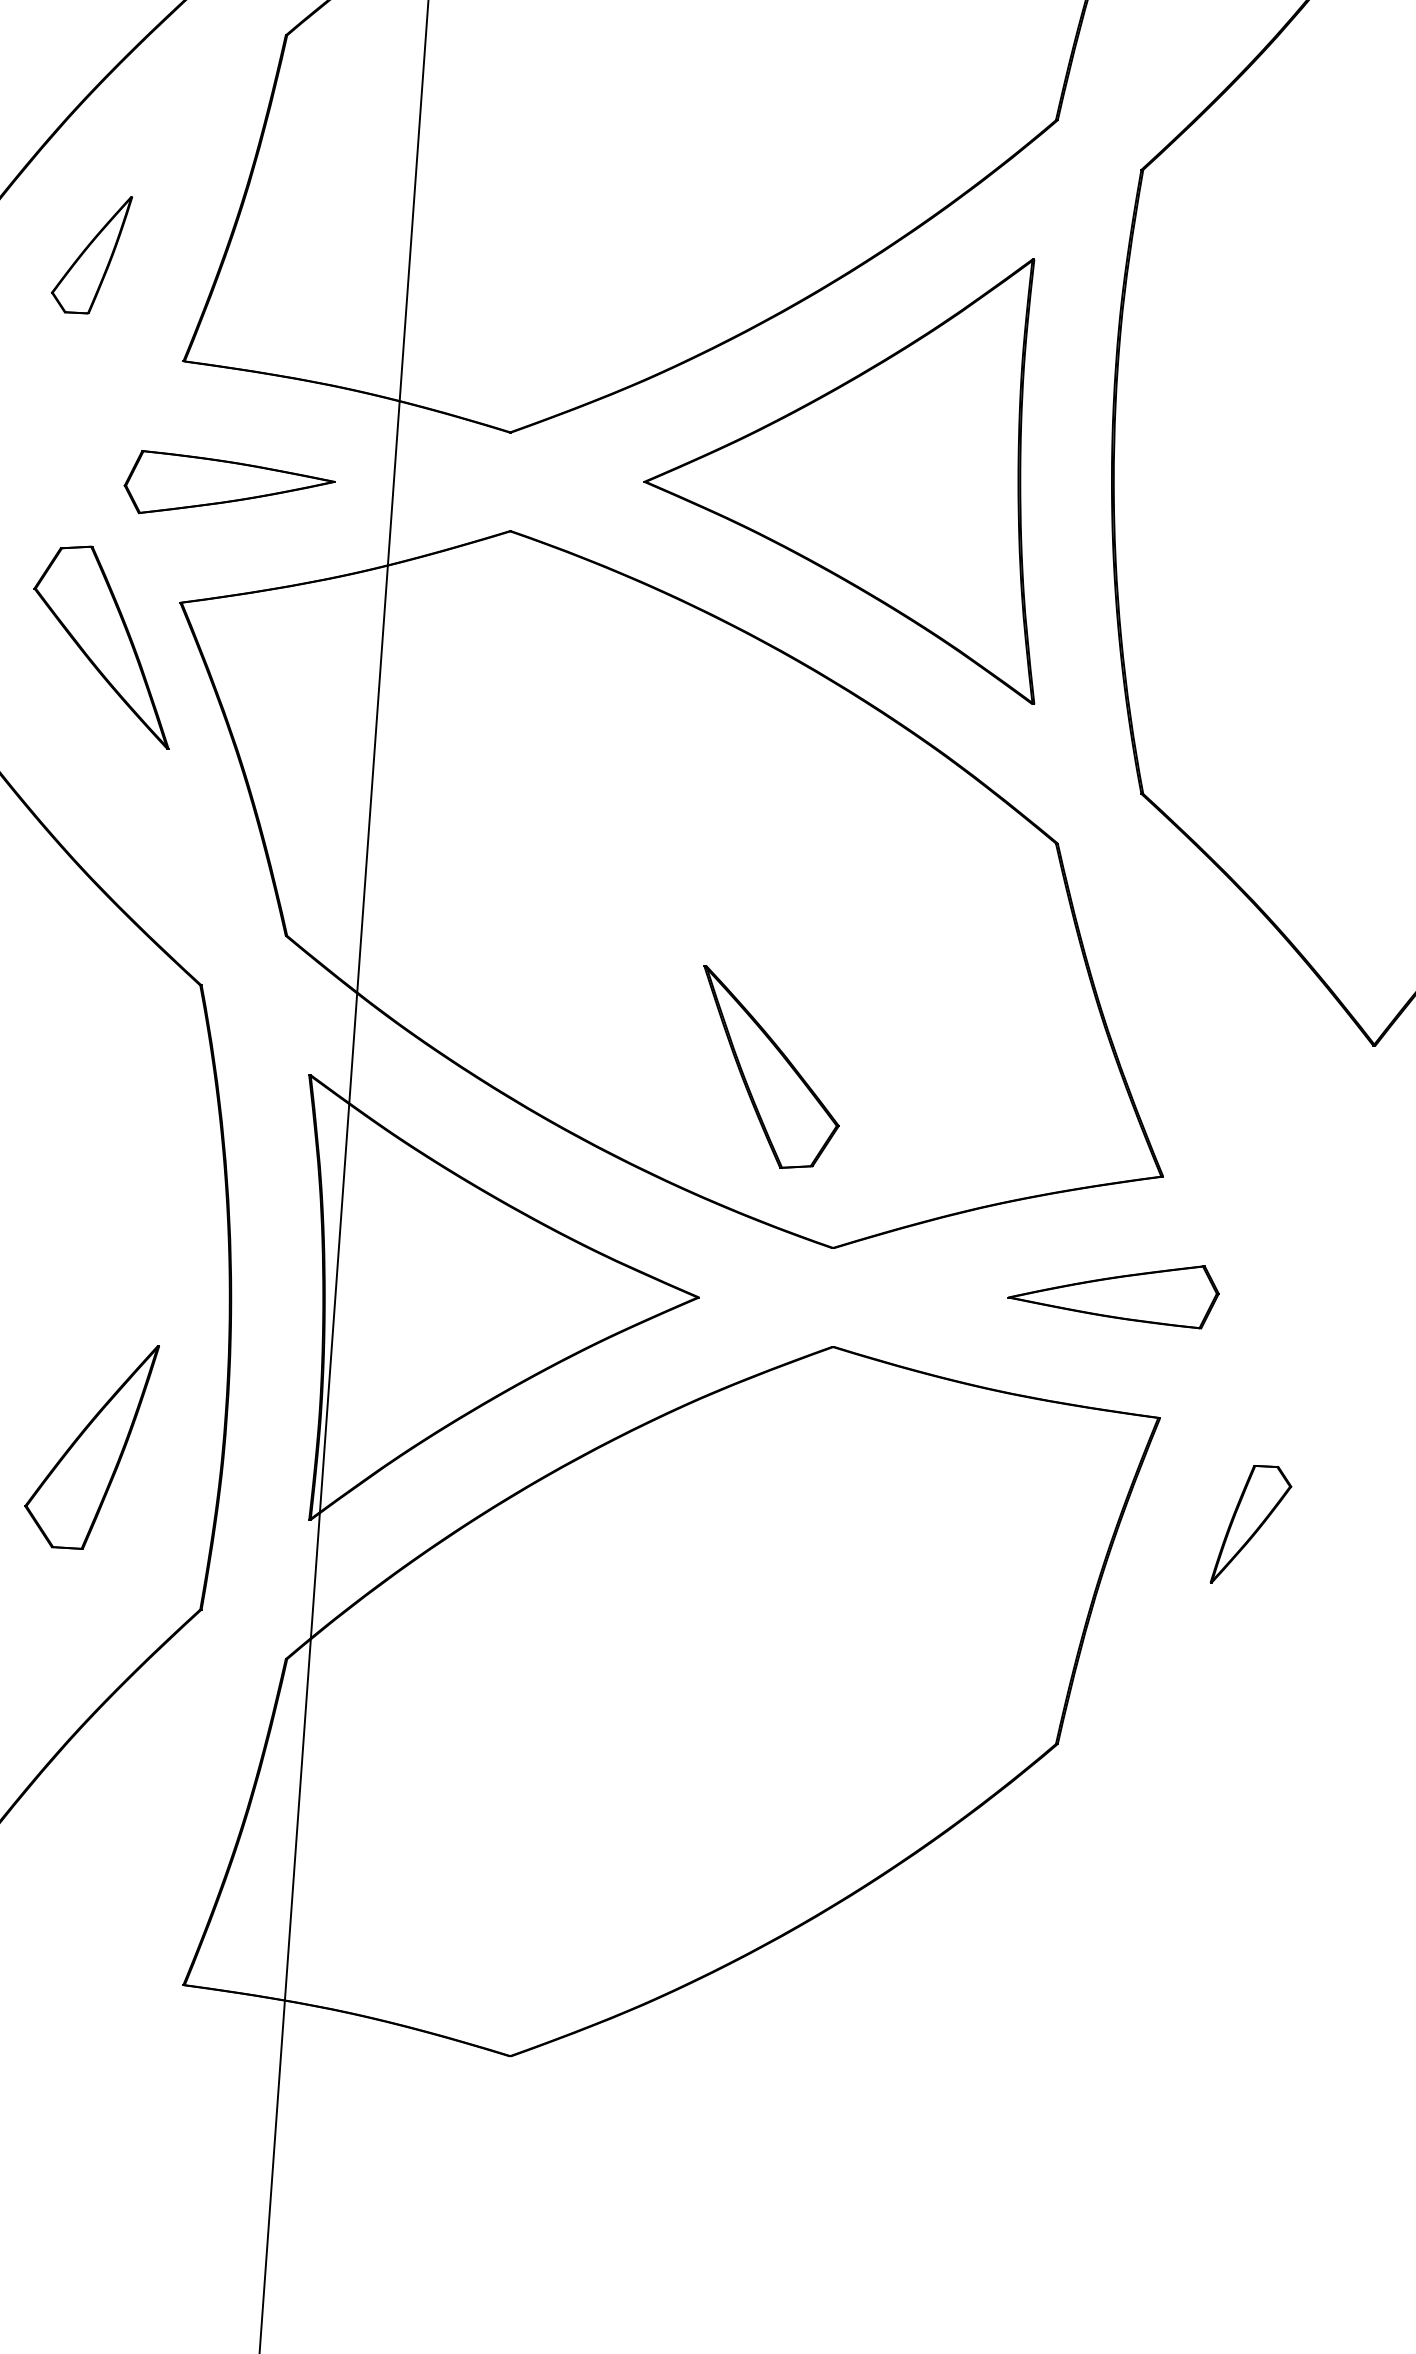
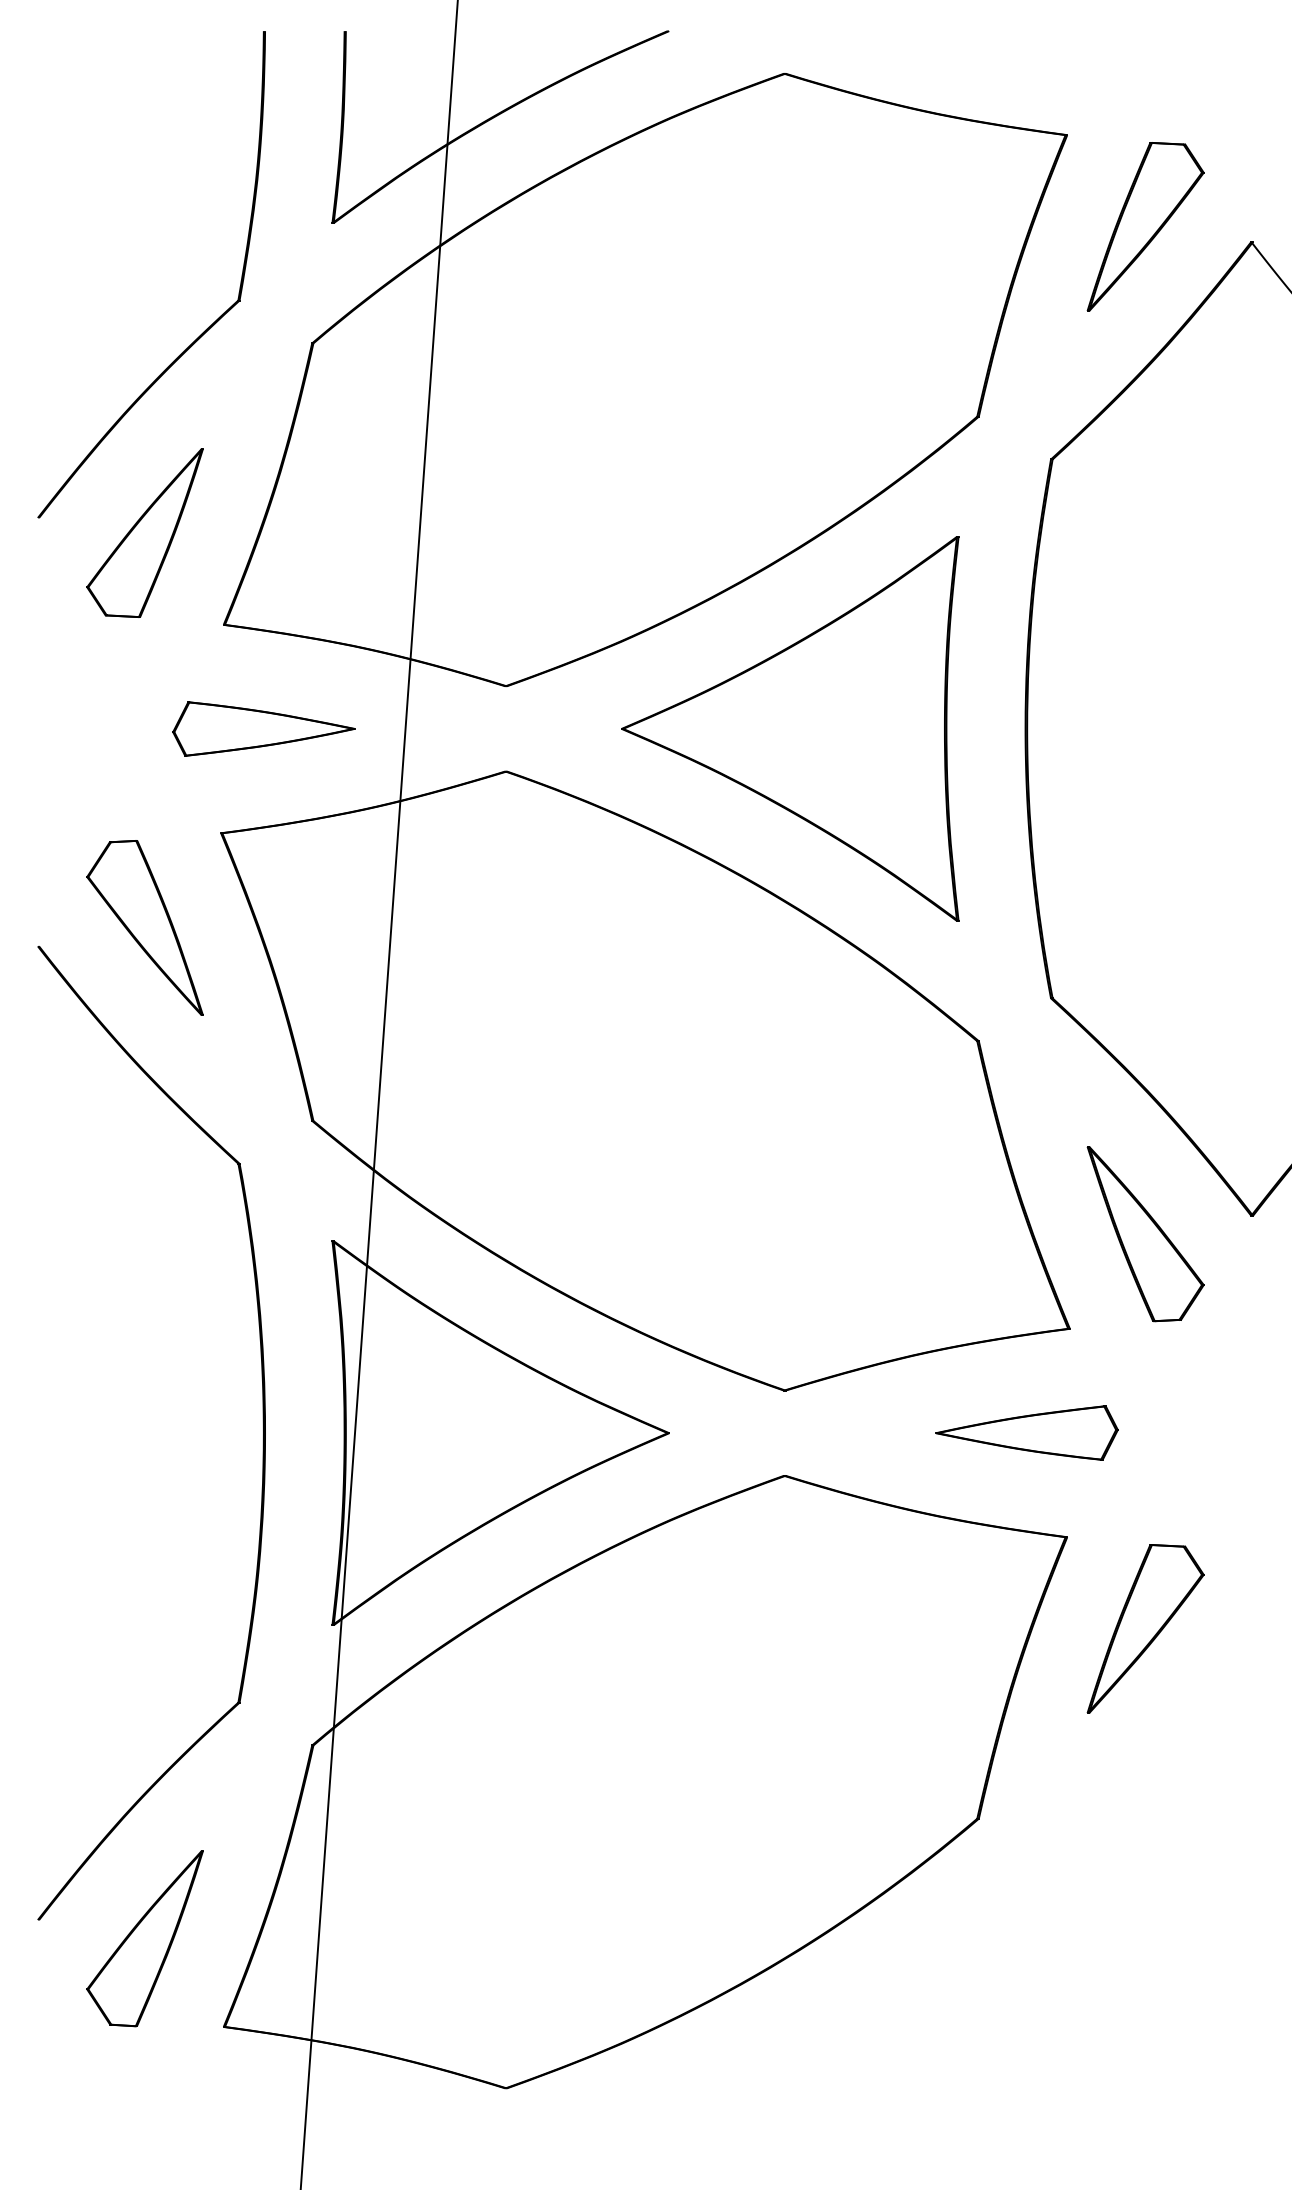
part: (91, 254) -> (144, 532), size x1.67
part: (100, 647) -> (144, 927), moved
part: (771, 1067) -> (1145, 1234), moved
part: (91, 1447) -> (144, 1938), moved
part: (1250, 1523) -> (1145, 1628), size x1.67

